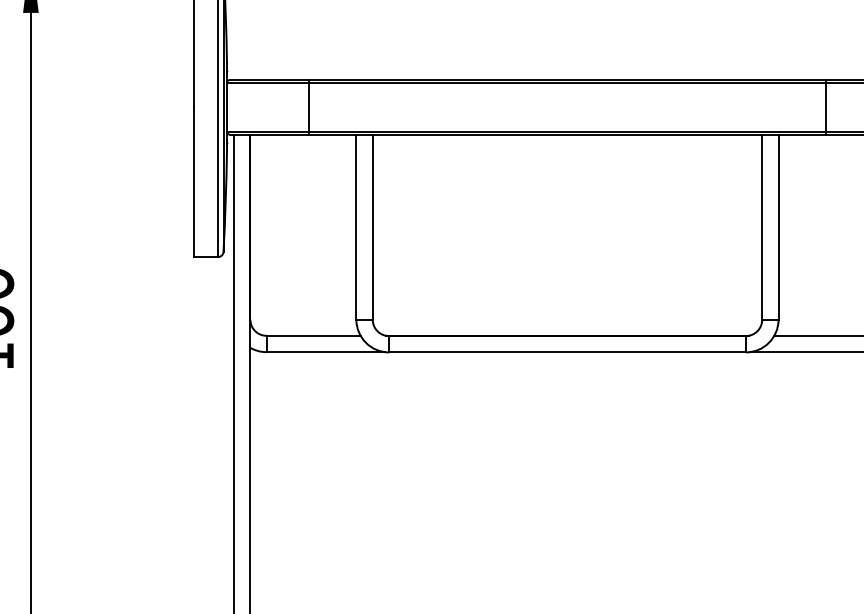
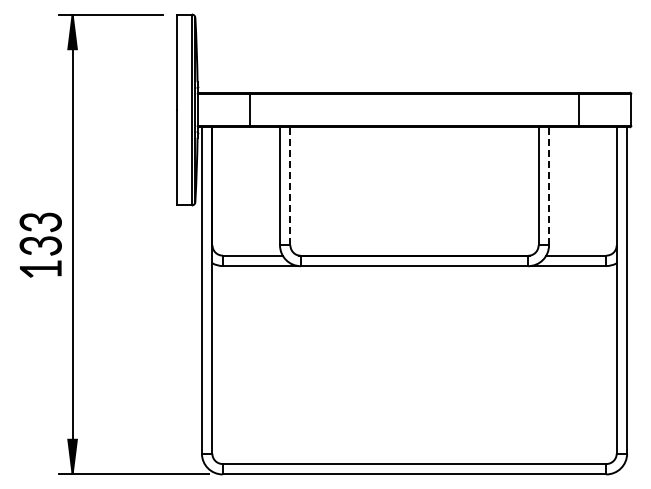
line: (372, 225) -> (290, 185), solid -> dashed
line: (779, 225) -> (549, 185), solid -> dashed

